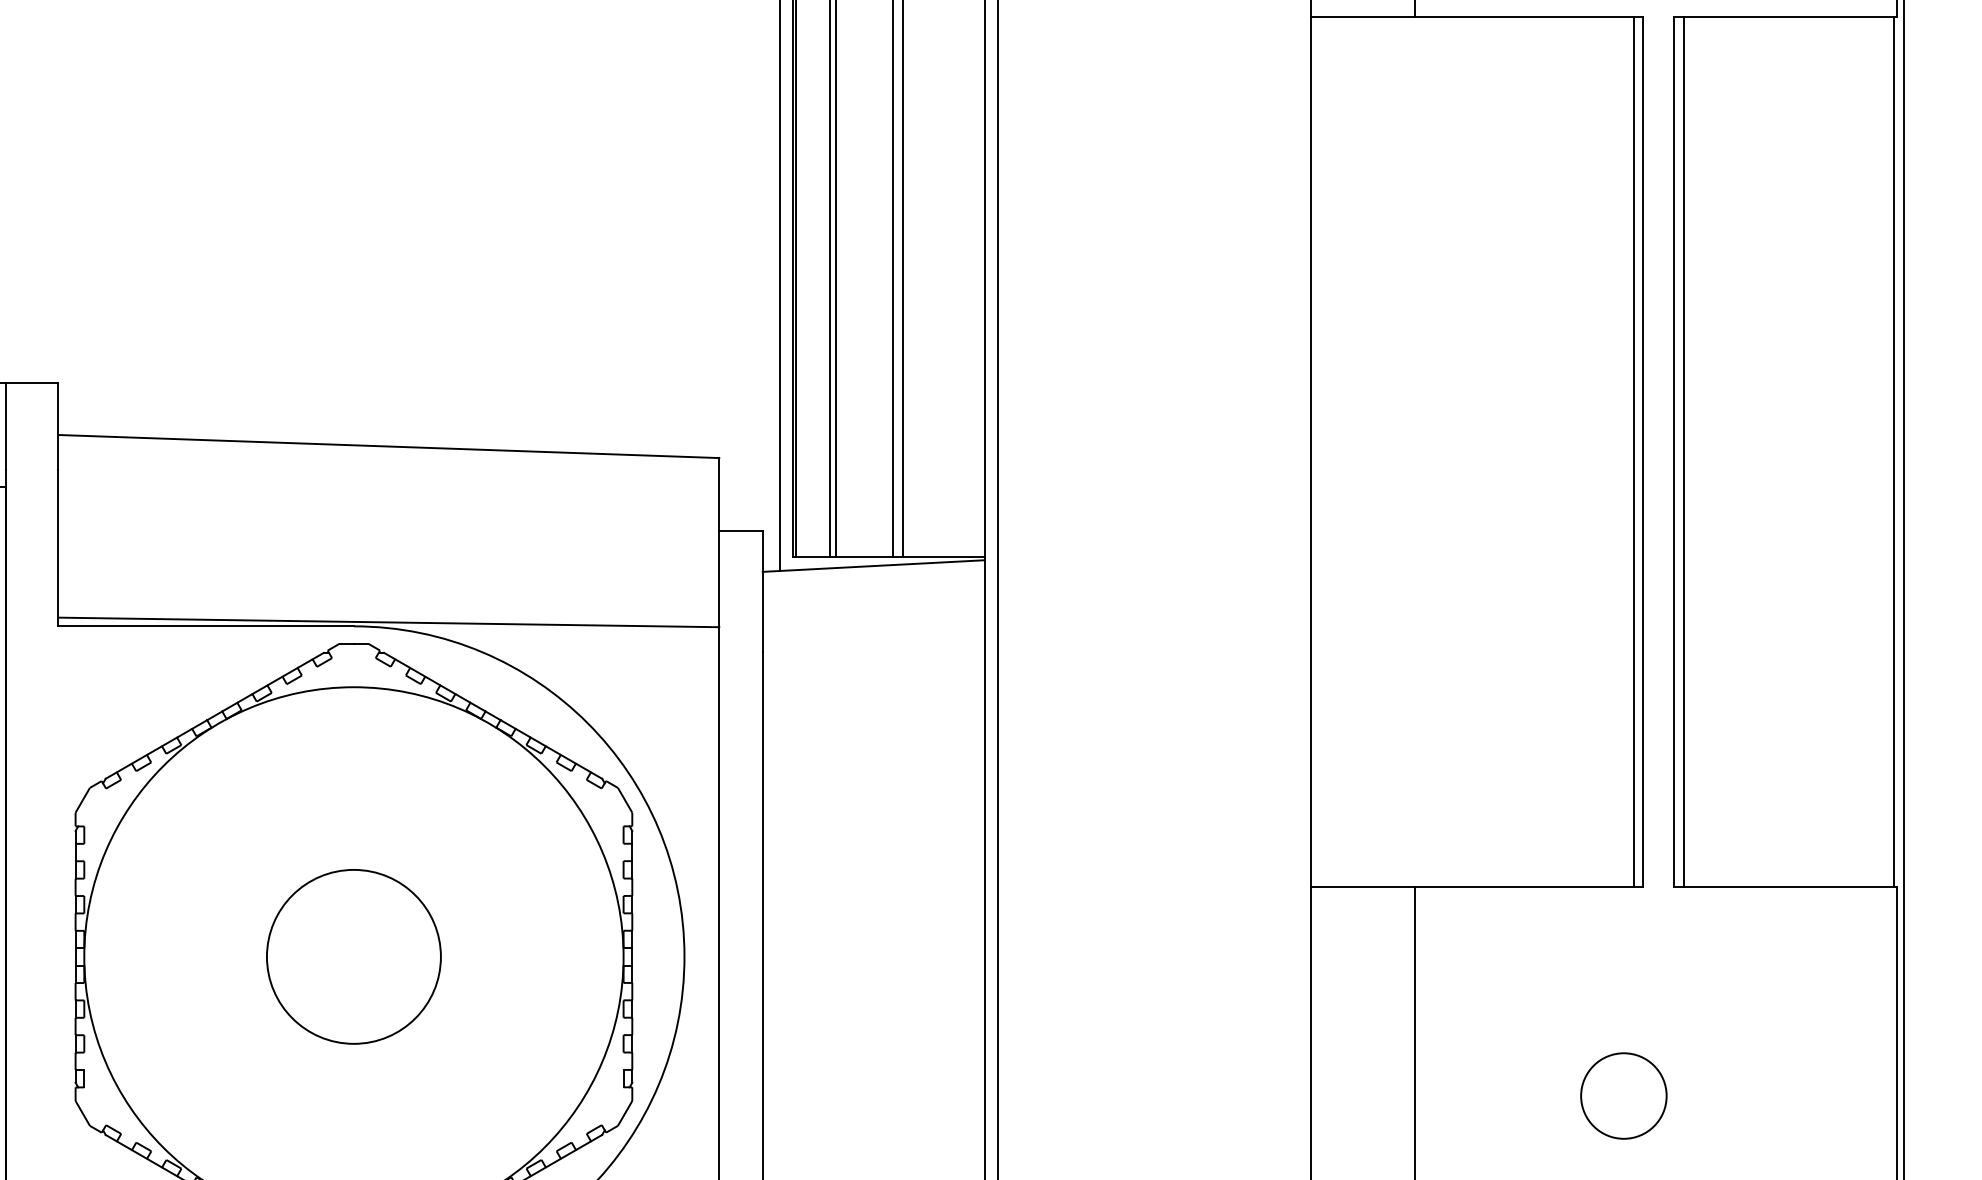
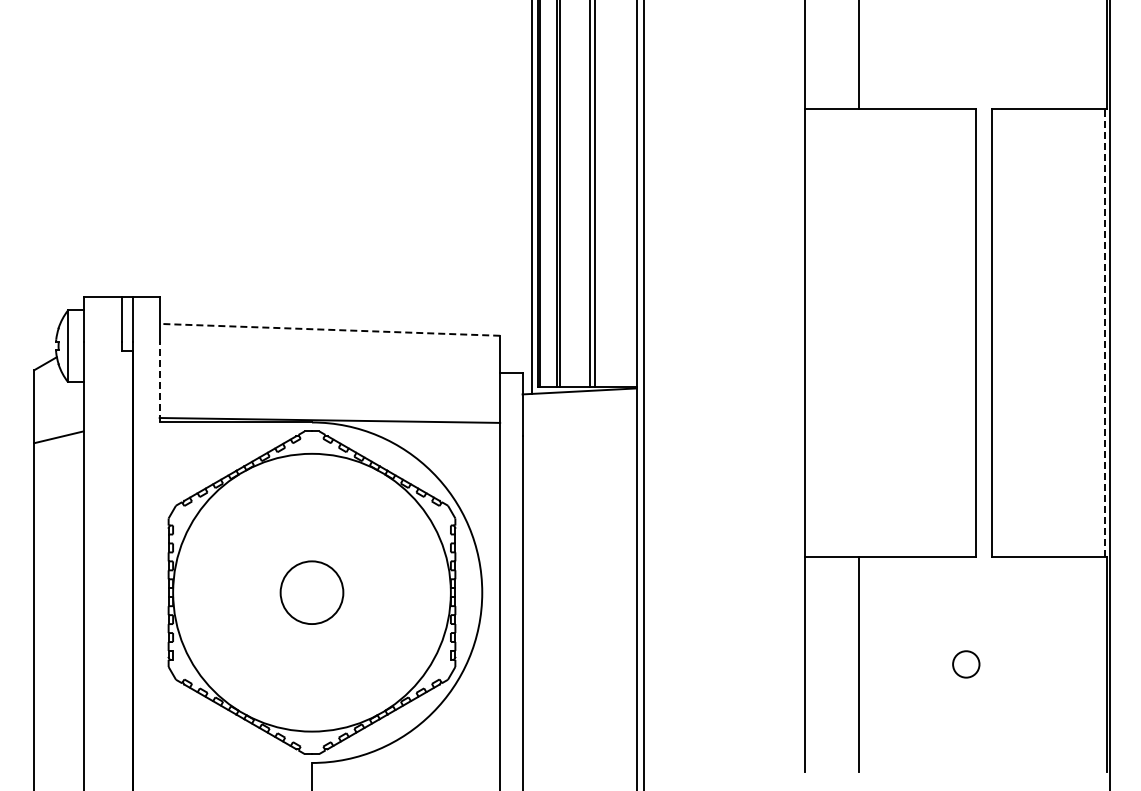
line: (387, 445) -> (329, 329), solid -> dashed
line: (1634, 451) -> (971, 332), removed
line: (1684, 451) -> (997, 332), removed
line: (1894, 451) -> (1105, 332), solid -> dashed
line: (57, 546) -> (159, 381), solid -> dashed
circle: (352, 956) -> (311, 592), size x0.7
circle: (1624, 1096) -> (966, 664), size x0.6

